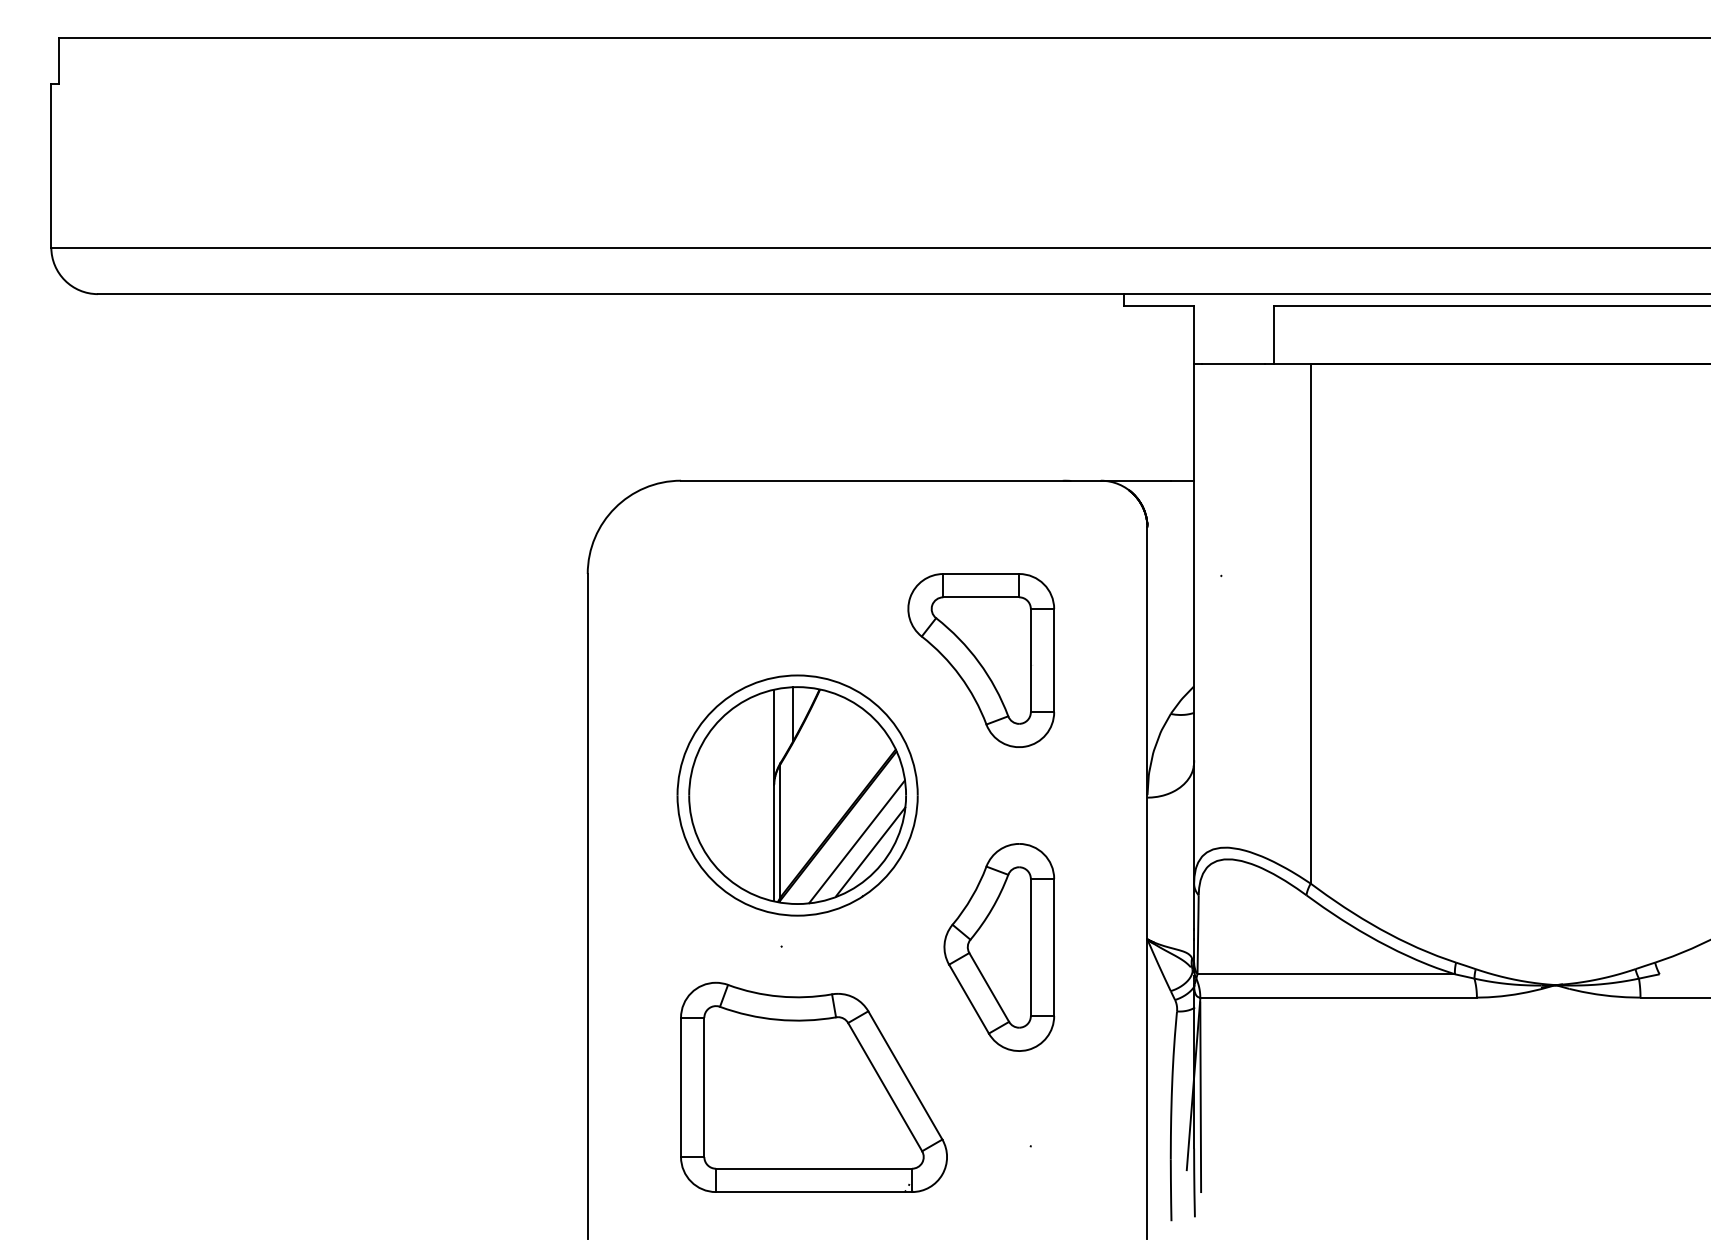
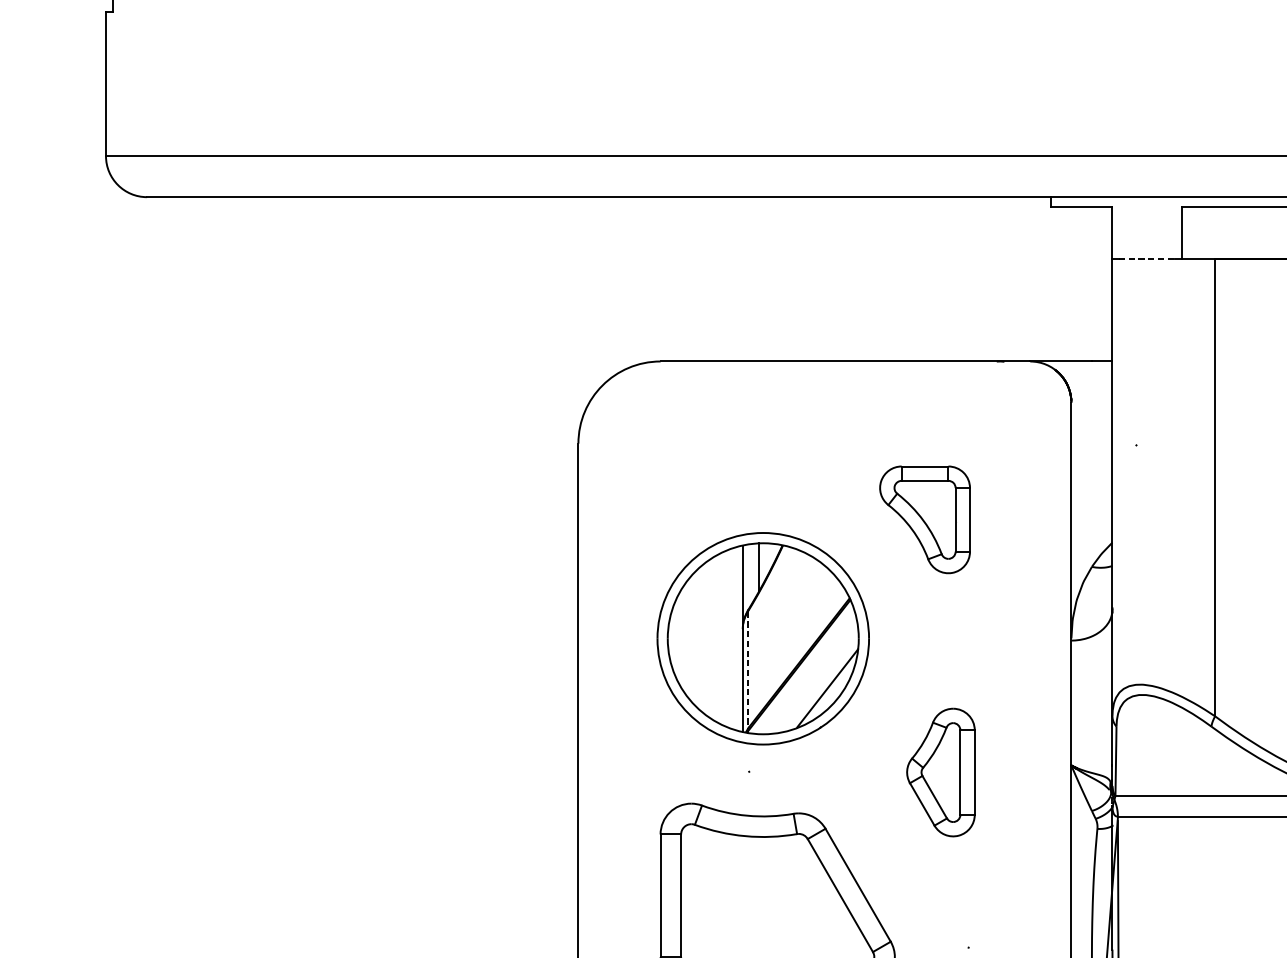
line: (1233, 364) -> (1147, 259), solid -> dashed
part: (981, 660) -> (925, 519), size x0.7
line: (780, 831) -> (748, 670), solid -> dashed
line: (856, 841) -> (815, 679), removed
part: (999, 947) -> (941, 772), size x0.7

